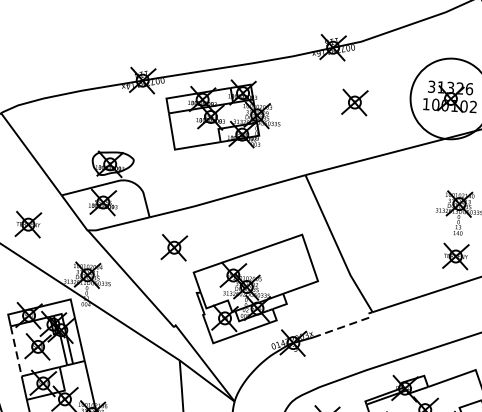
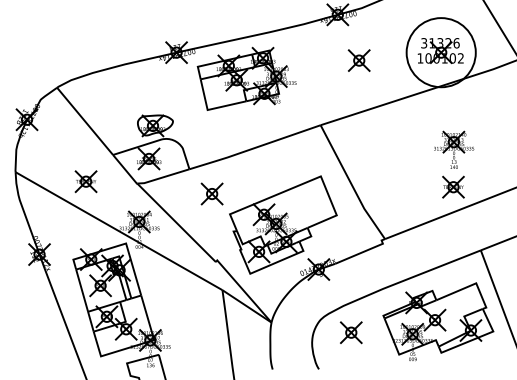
line: (346, 325) -> (363, 251), dashed -> solid
line: (16, 351) -> (82, 290), dashed -> solid

